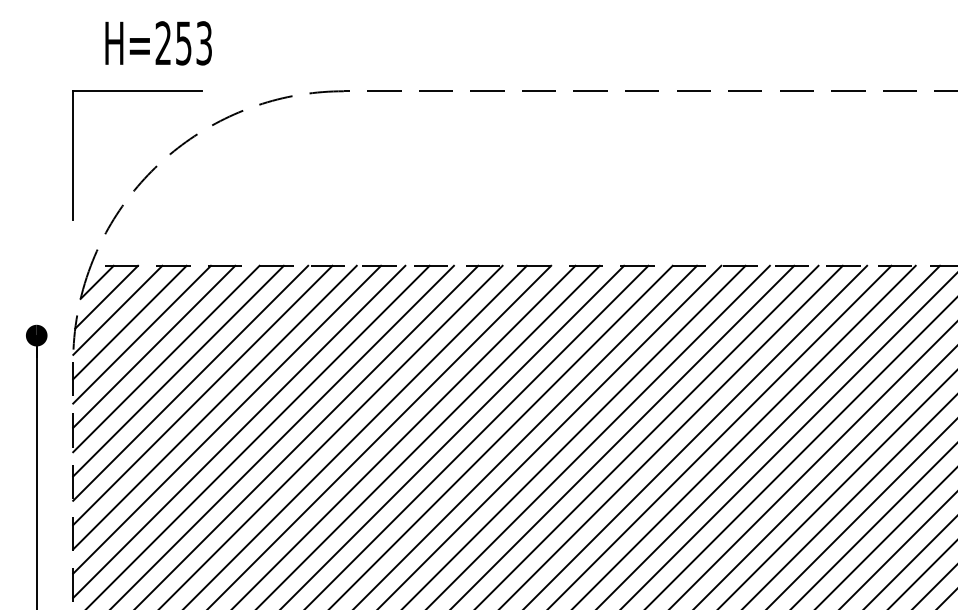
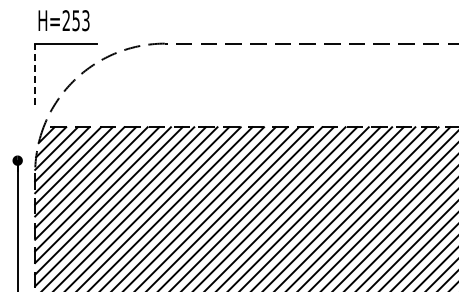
text: (157, 42) -> (63, 20), moved
line: (73, 155) -> (35, 74), solid -> dashed

